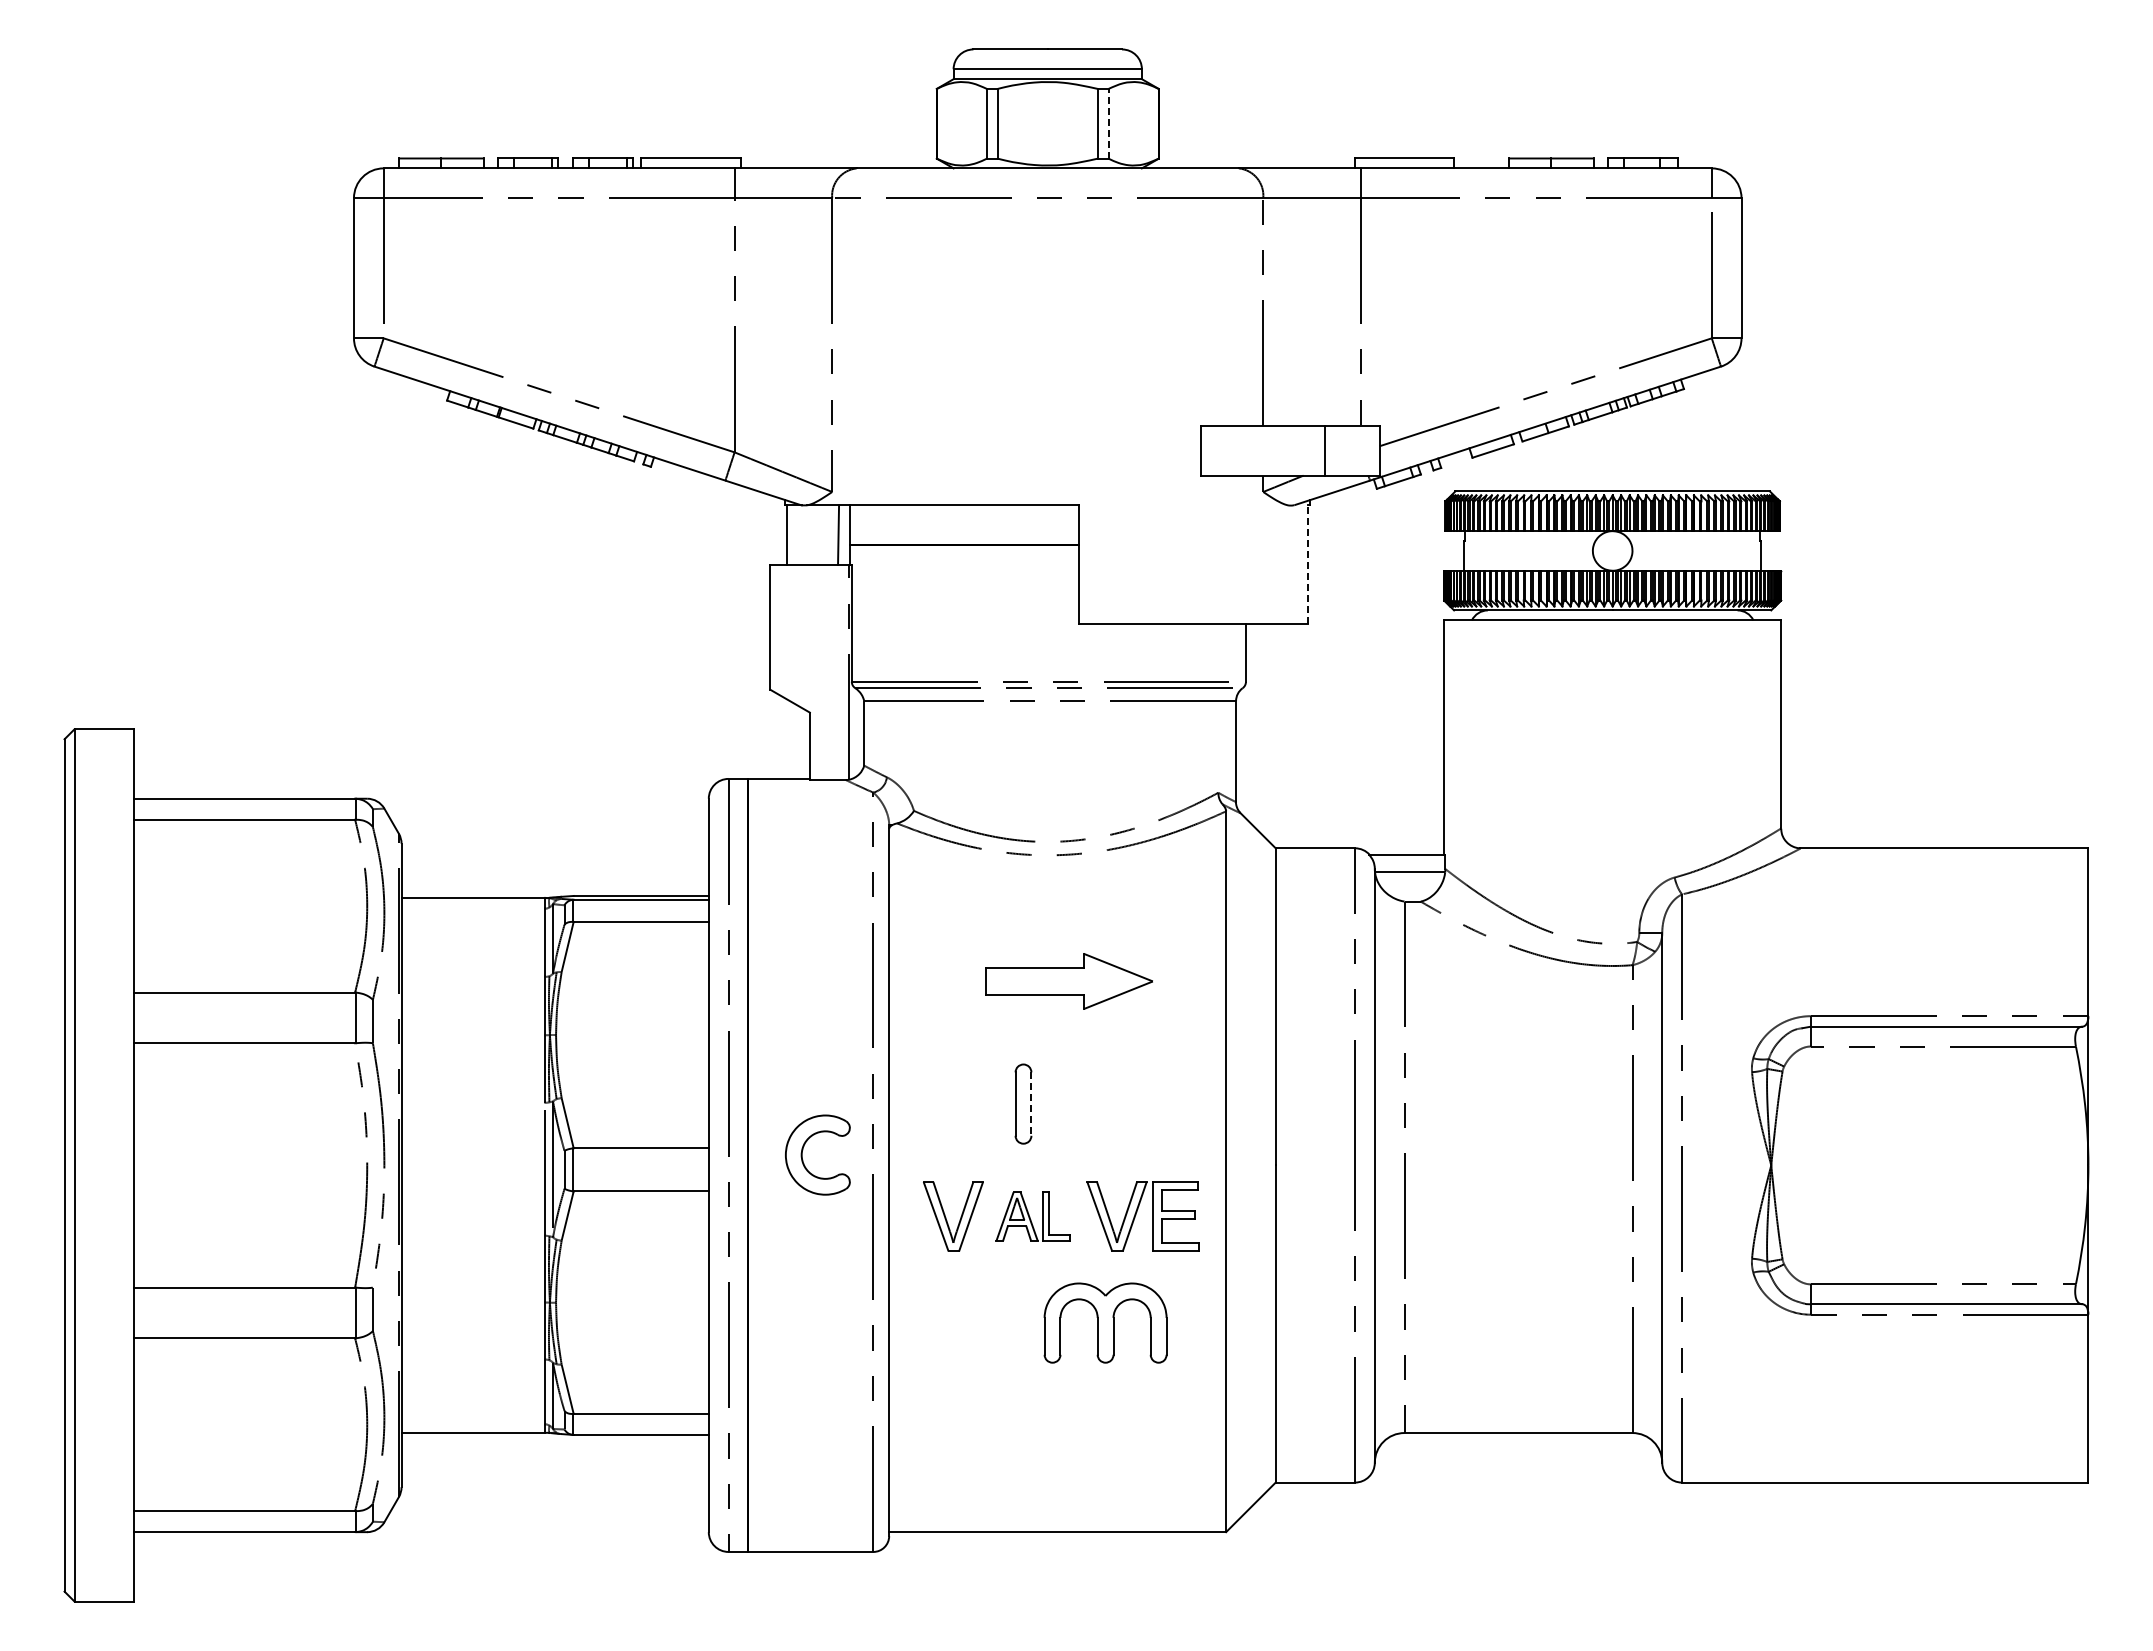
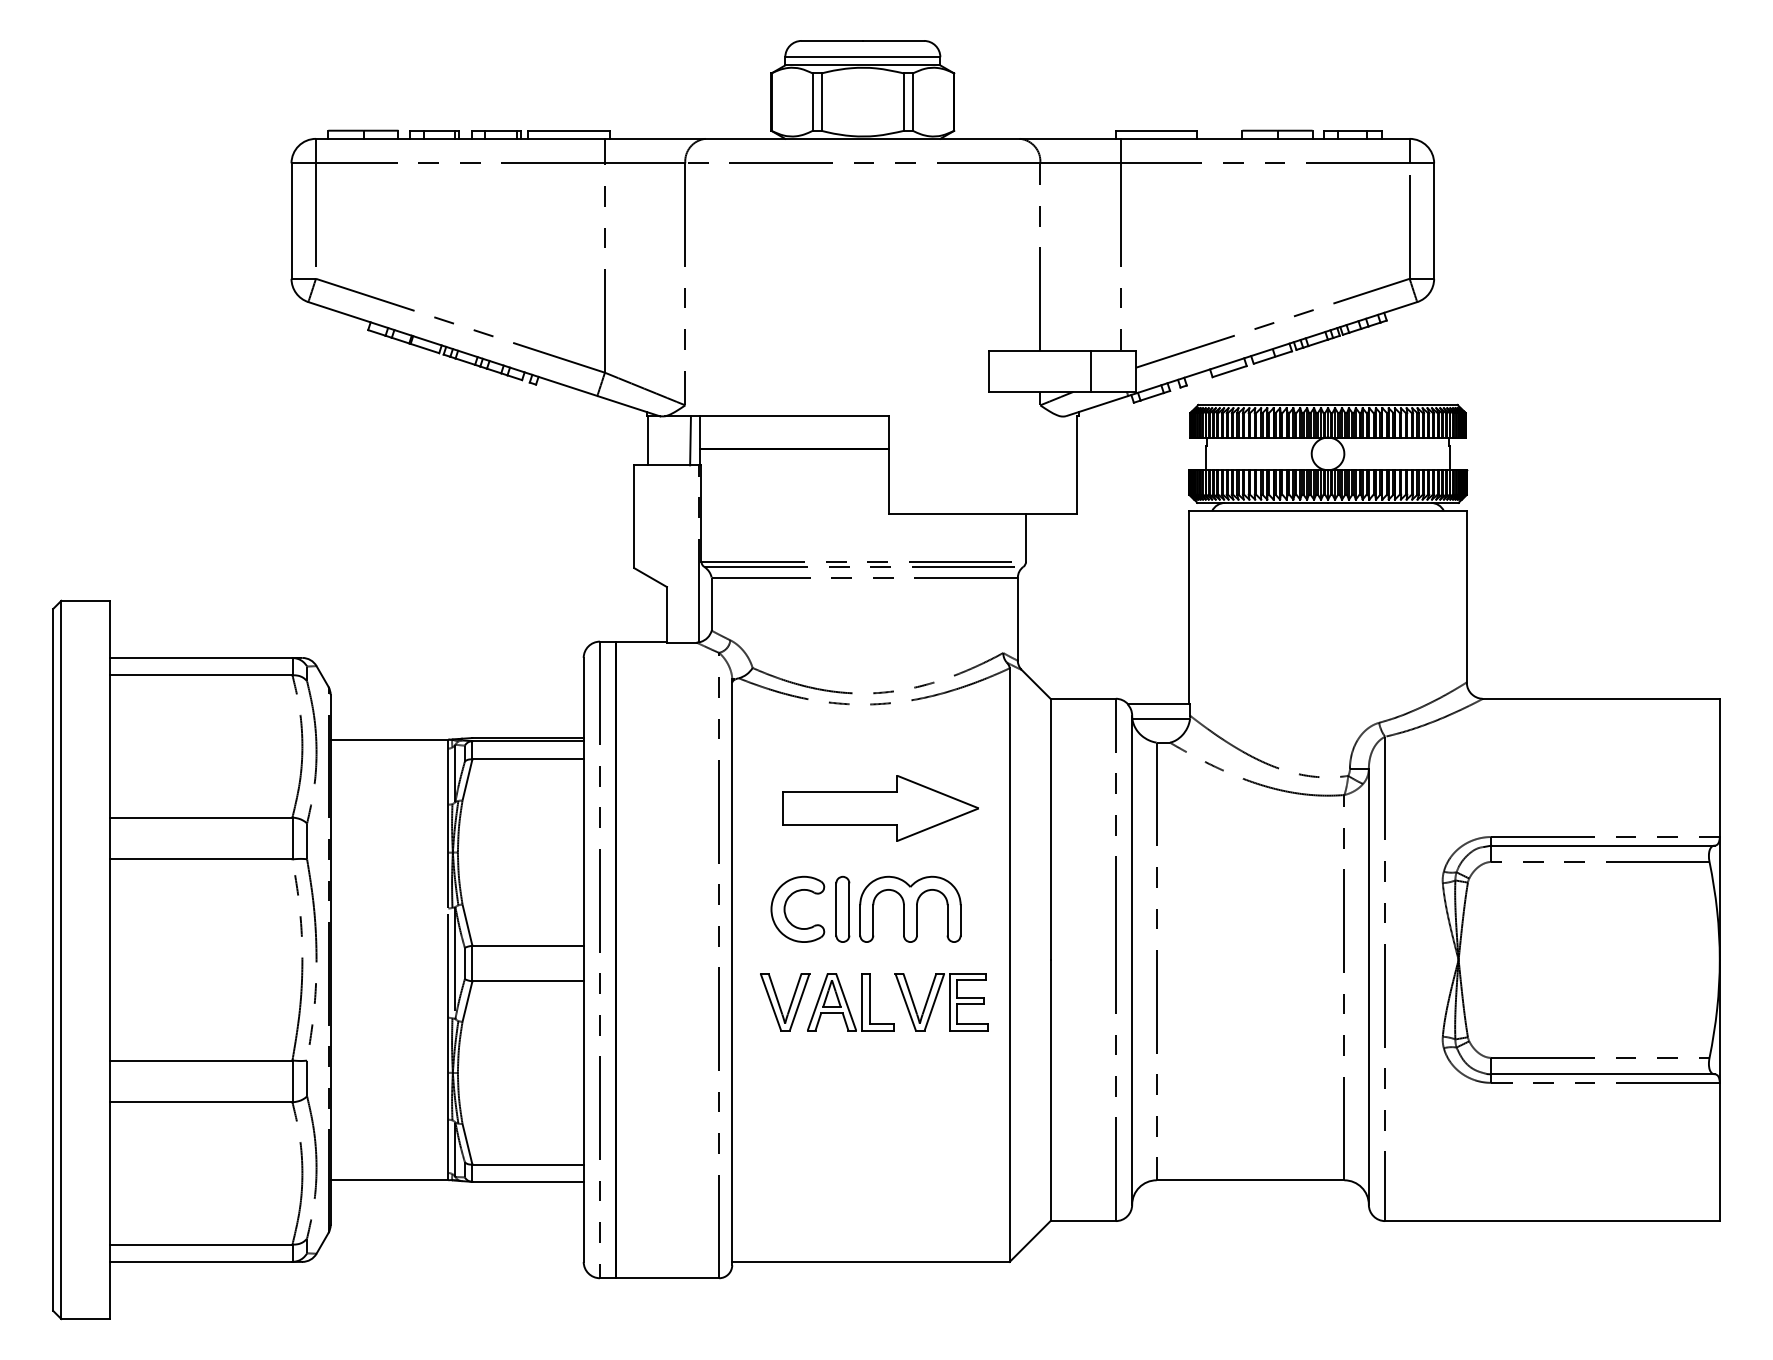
line: (1108, 123) -> (912, 101), dashed -> solid
line: (1308, 564) -> (1077, 465), dashed -> solid
part: (1069, 981) -> (880, 808), size x1.43
line: (1031, 1104) -> (849, 909), dashed -> solid
part: (803, 1150) -> (786, 905), moved
part: (1032, 1216) -> (850, 1001), size x1.43
part: (1105, 1322) -> (910, 908), moved

